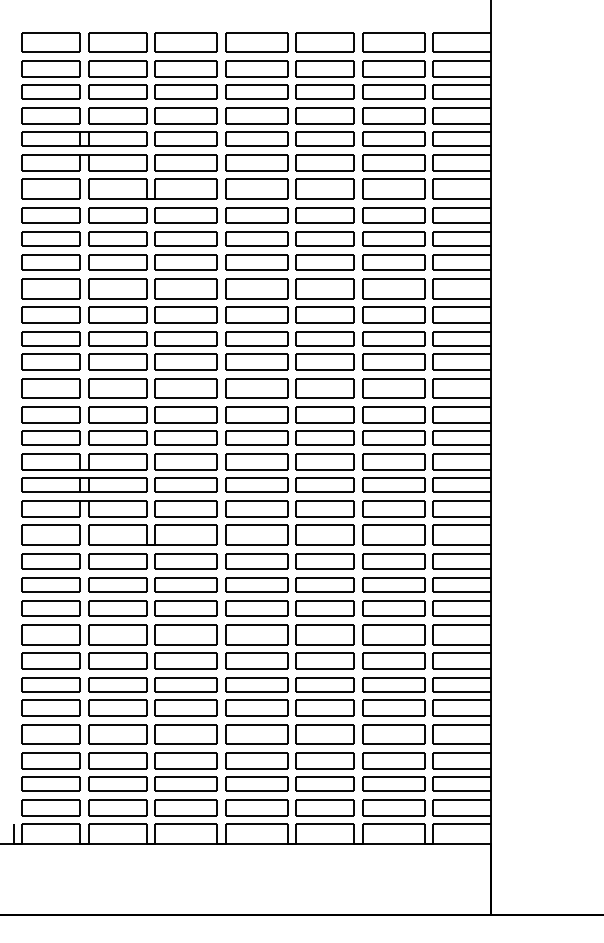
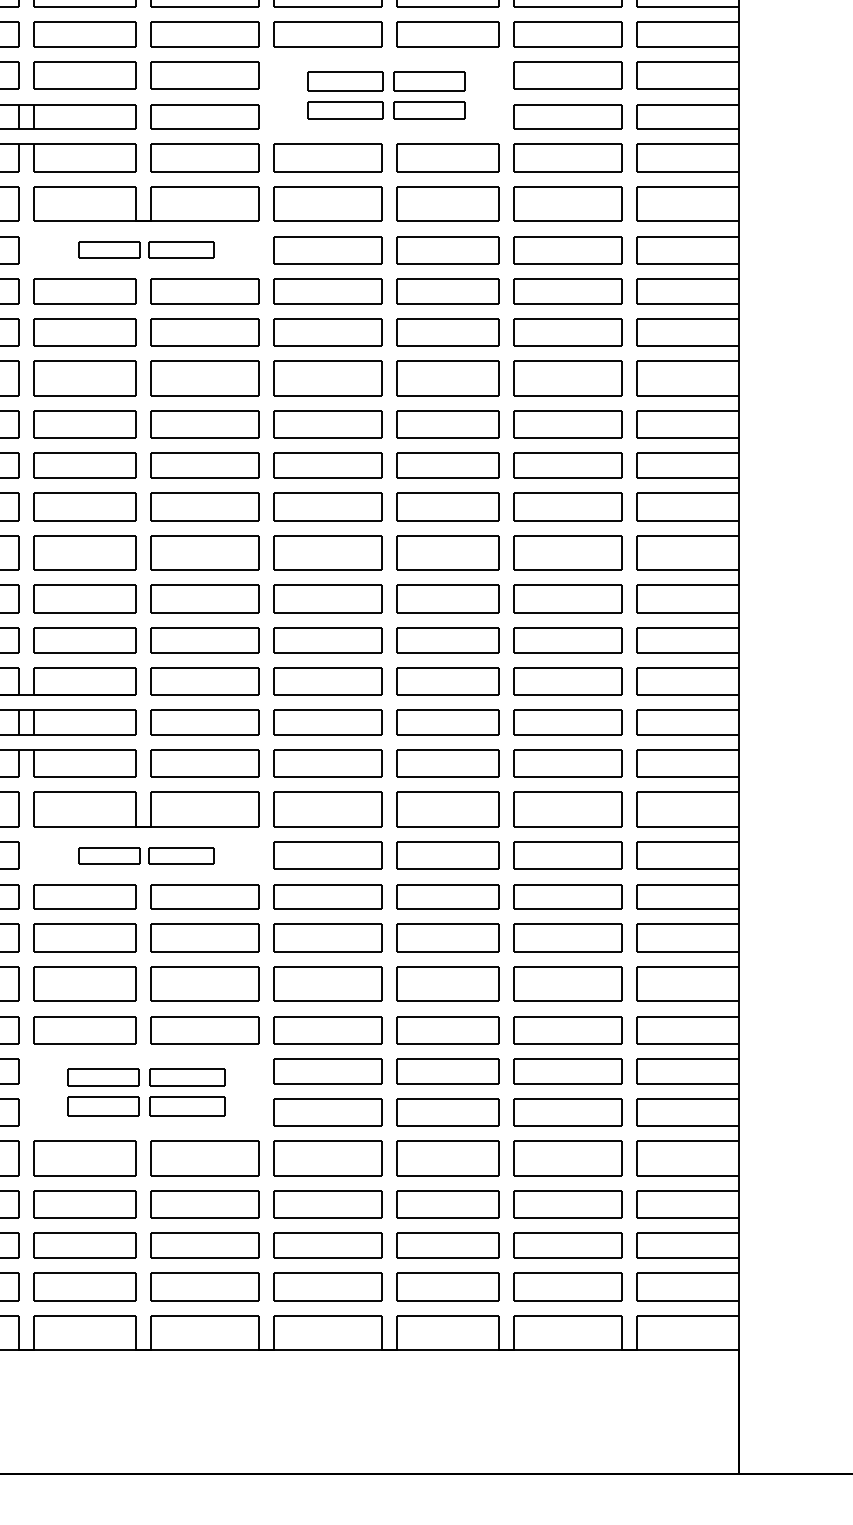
part: (289, 126) -> (385, 94), size x0.7
part: (152, 215) -> (145, 250), size x0.6
part: (152, 561) -> (145, 855), size x0.6
part: (152, 696) -> (145, 1092), size x0.7

